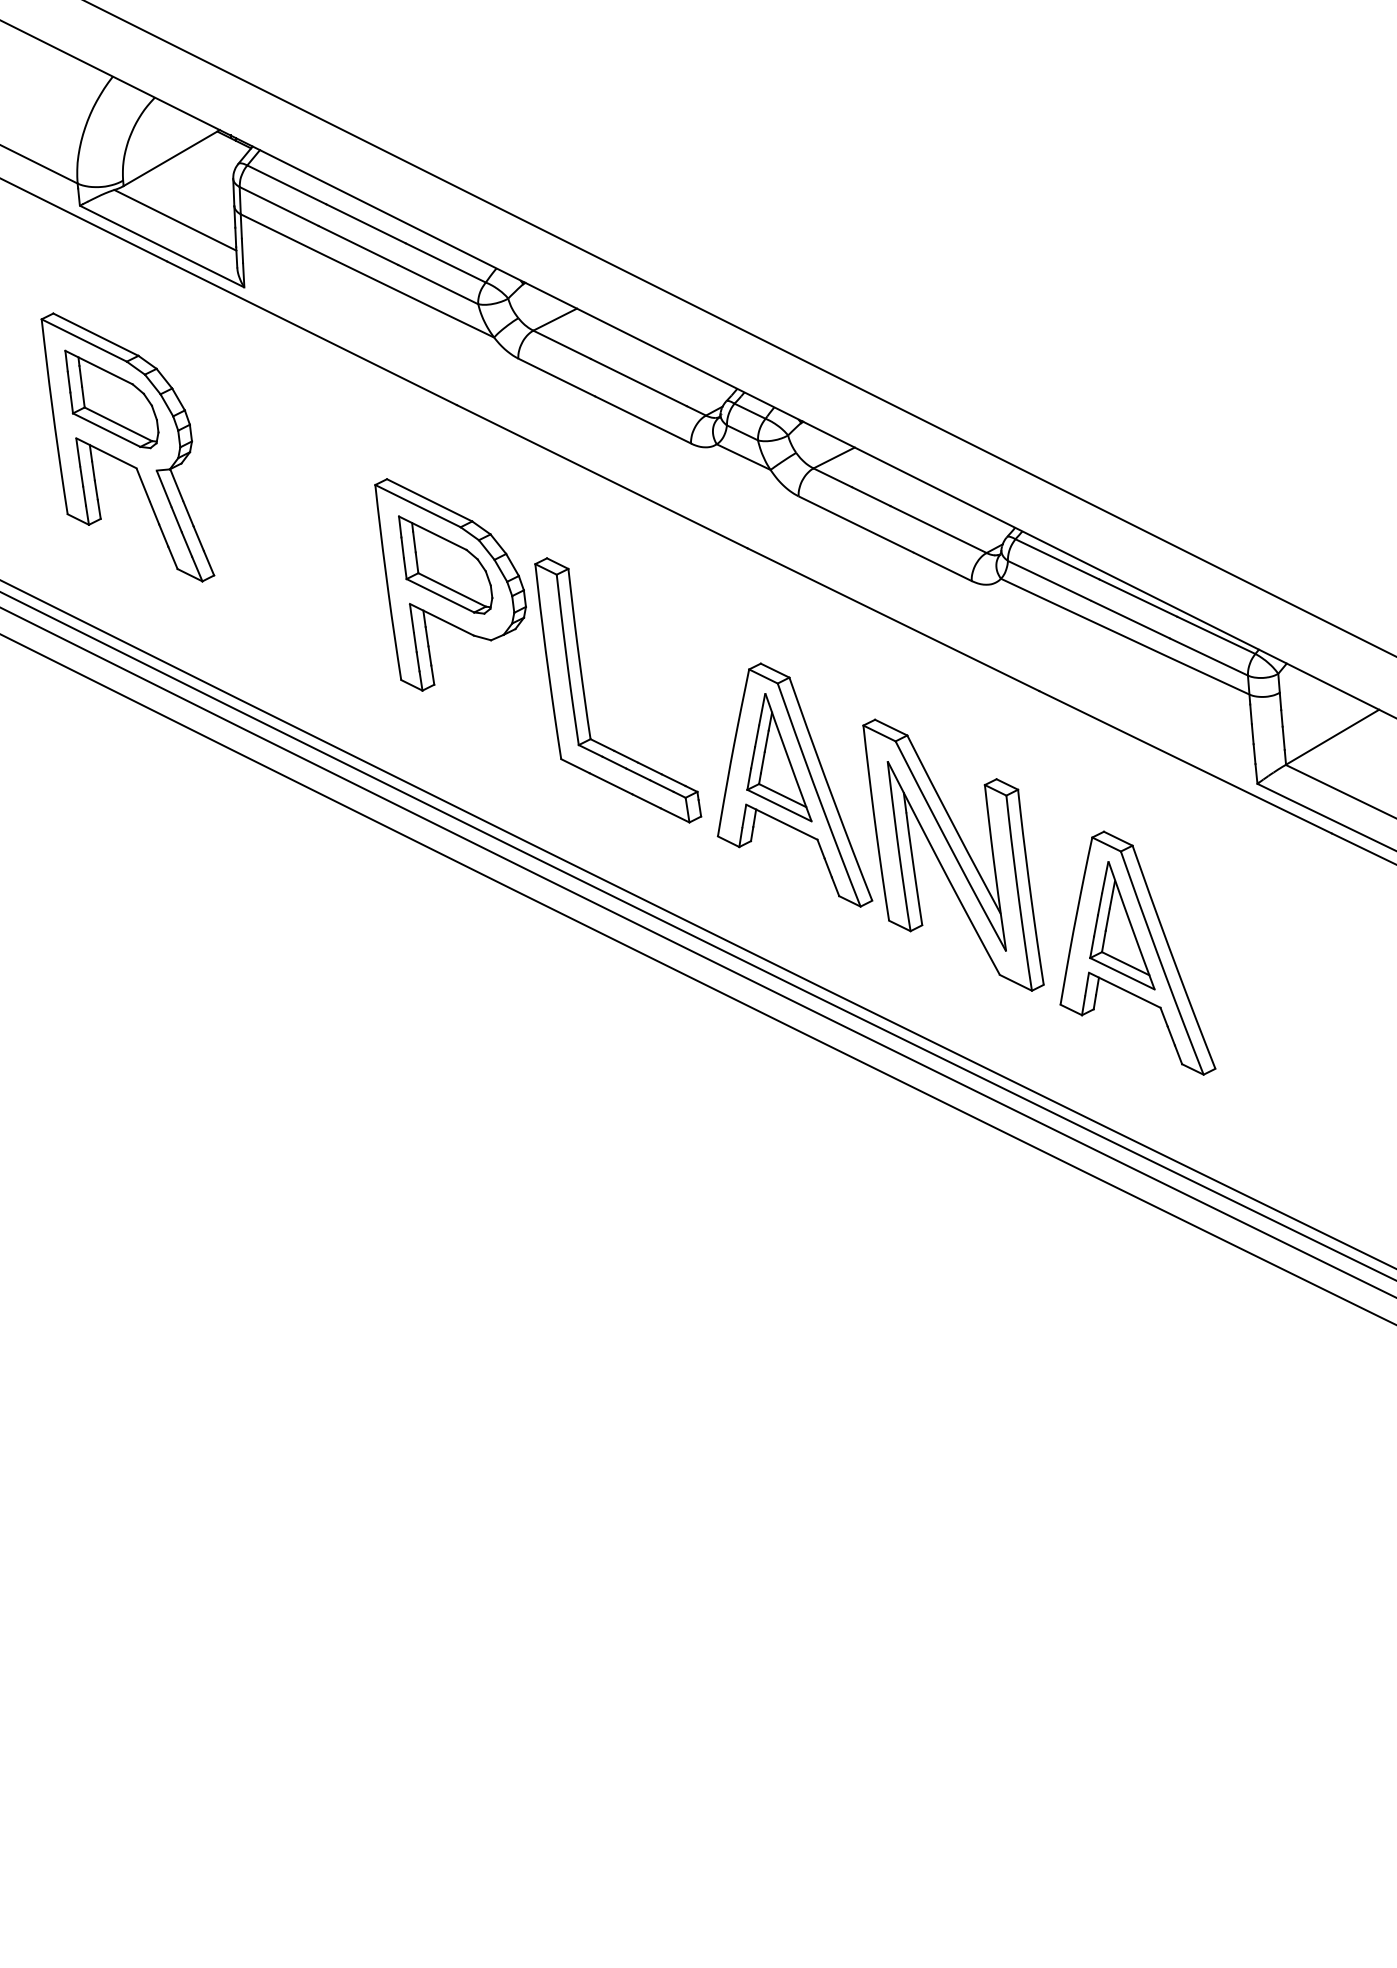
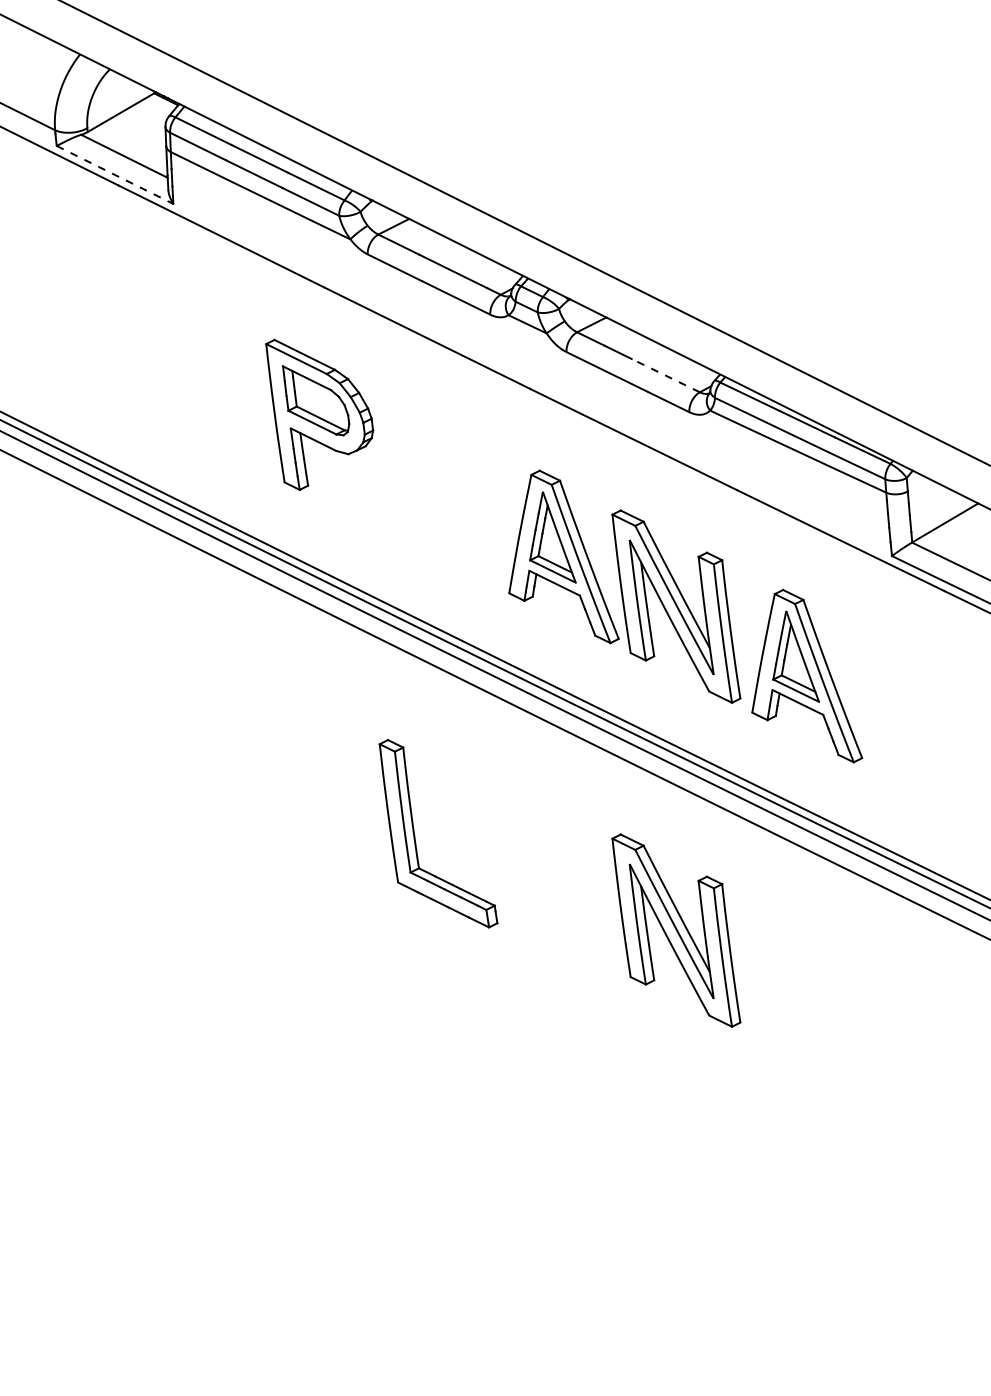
line: (161, 245) -> (114, 174), solid -> dashed
part: (127, 447) -> (90, 317), removed
line: (938, 529) -> (665, 375), solid -> dashed
part: (585, 692) -> (415, 835), moved
part: (953, 1311) -> (676, 930), added

